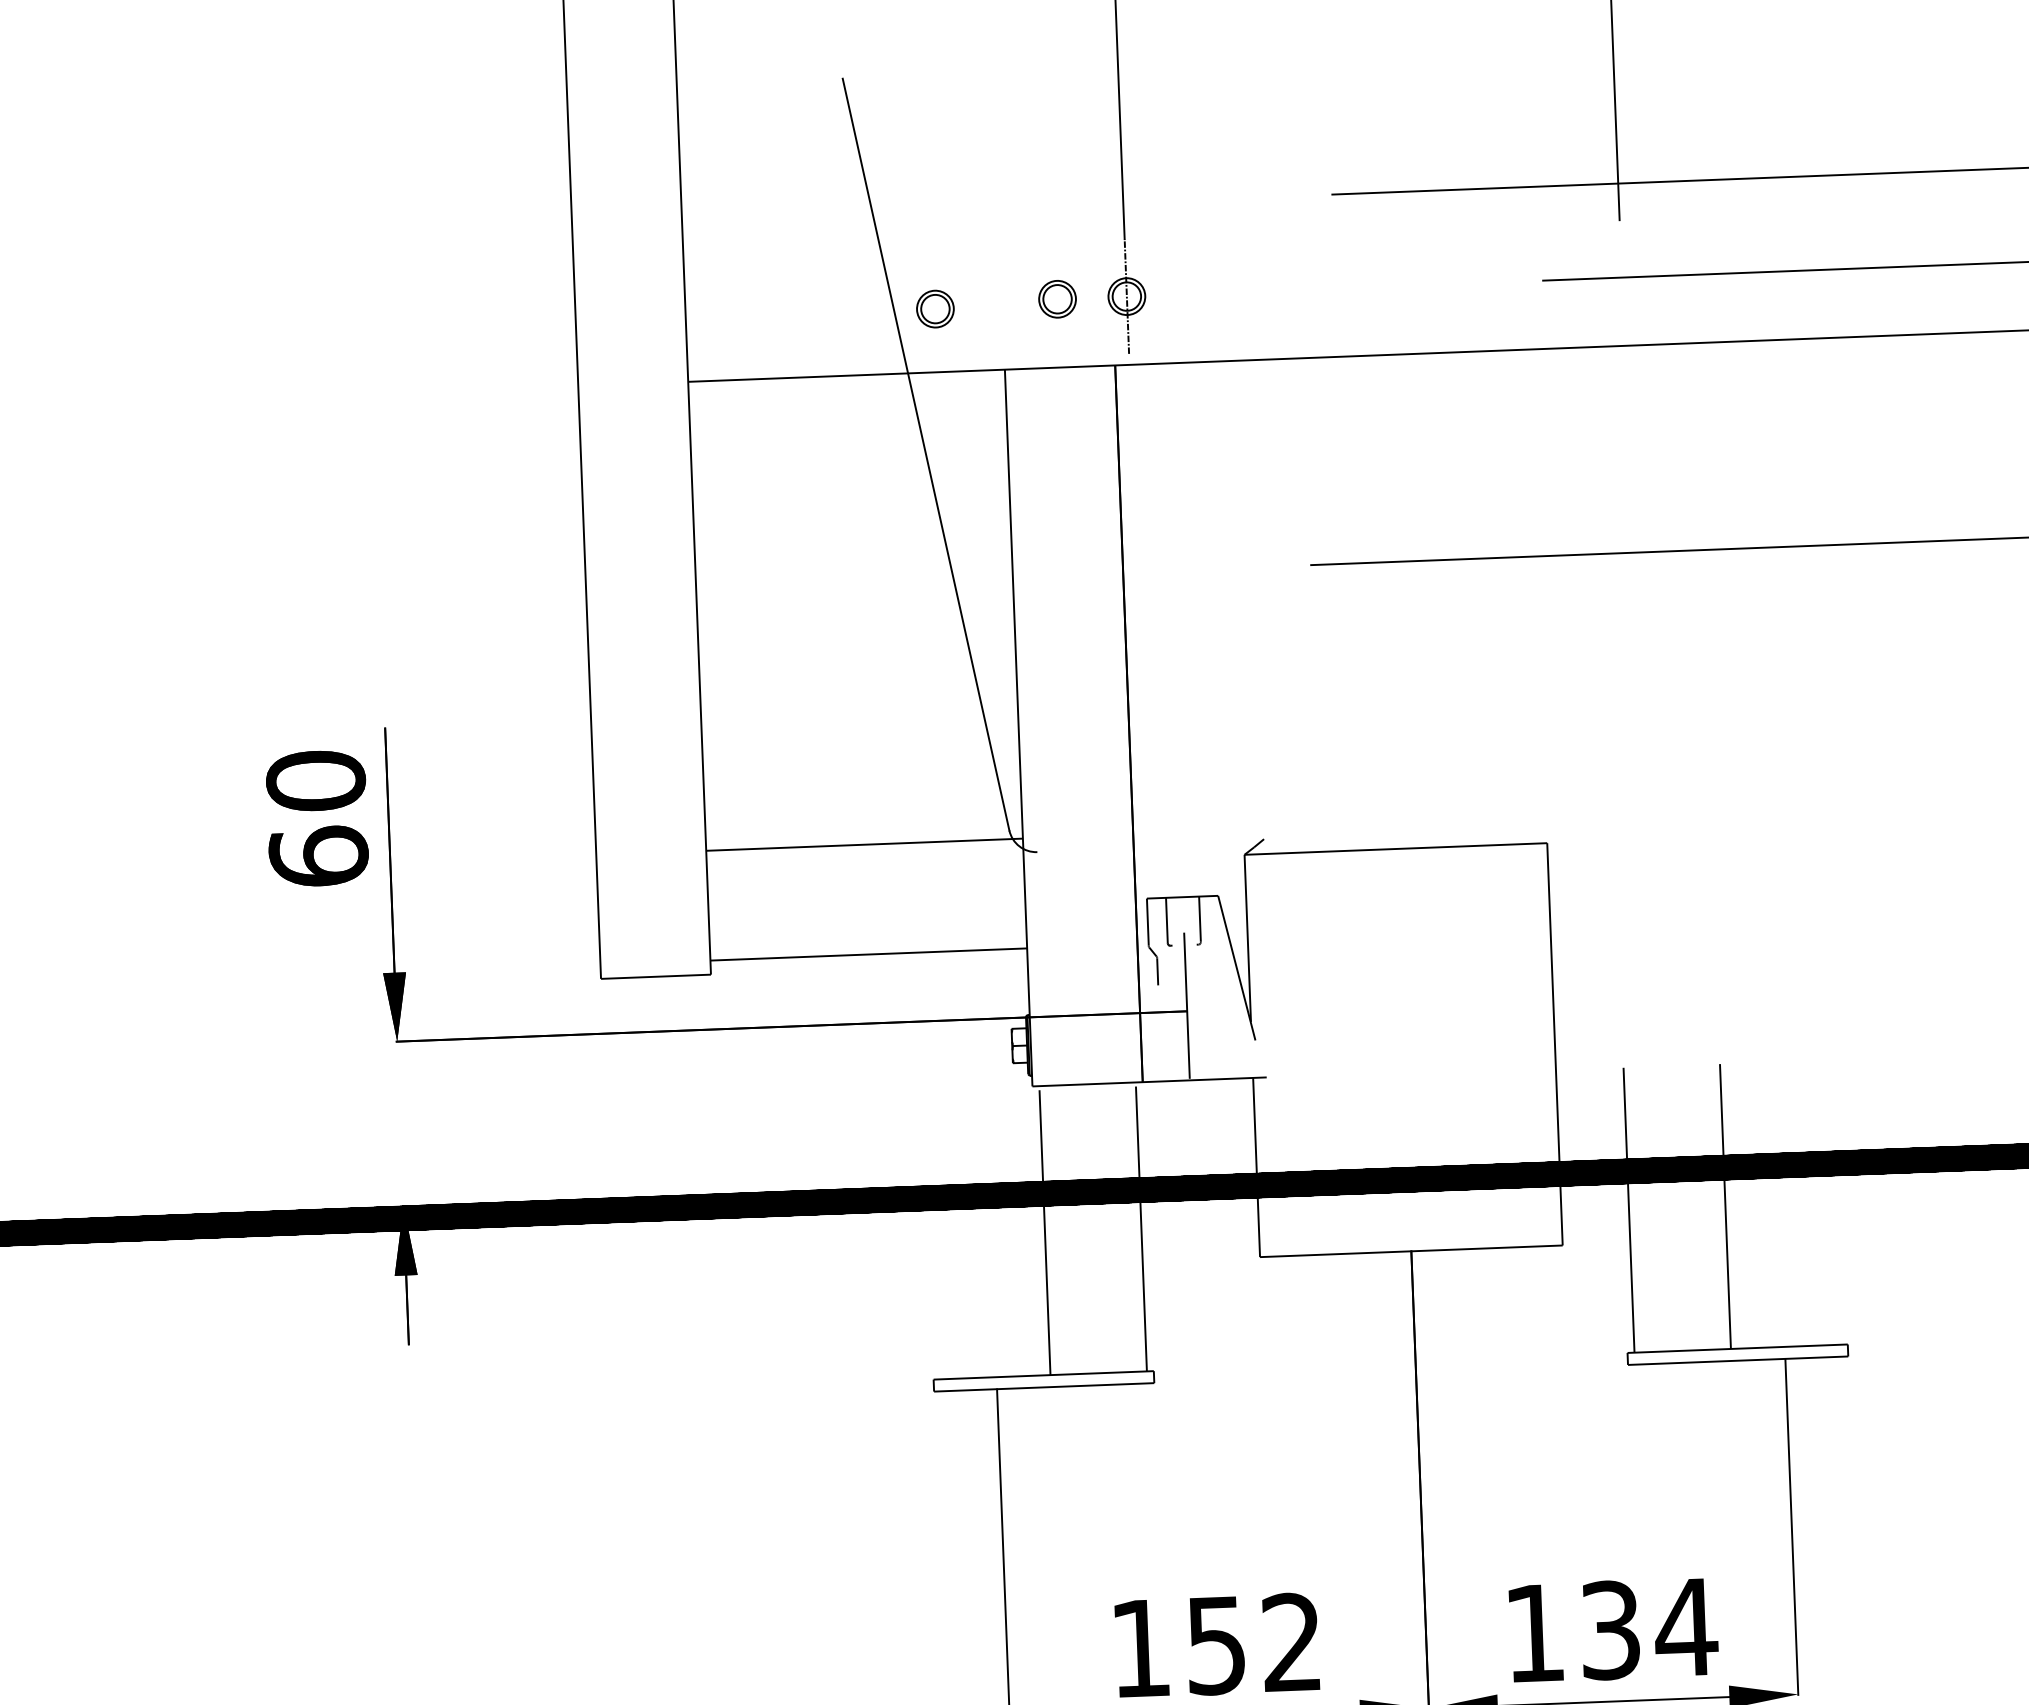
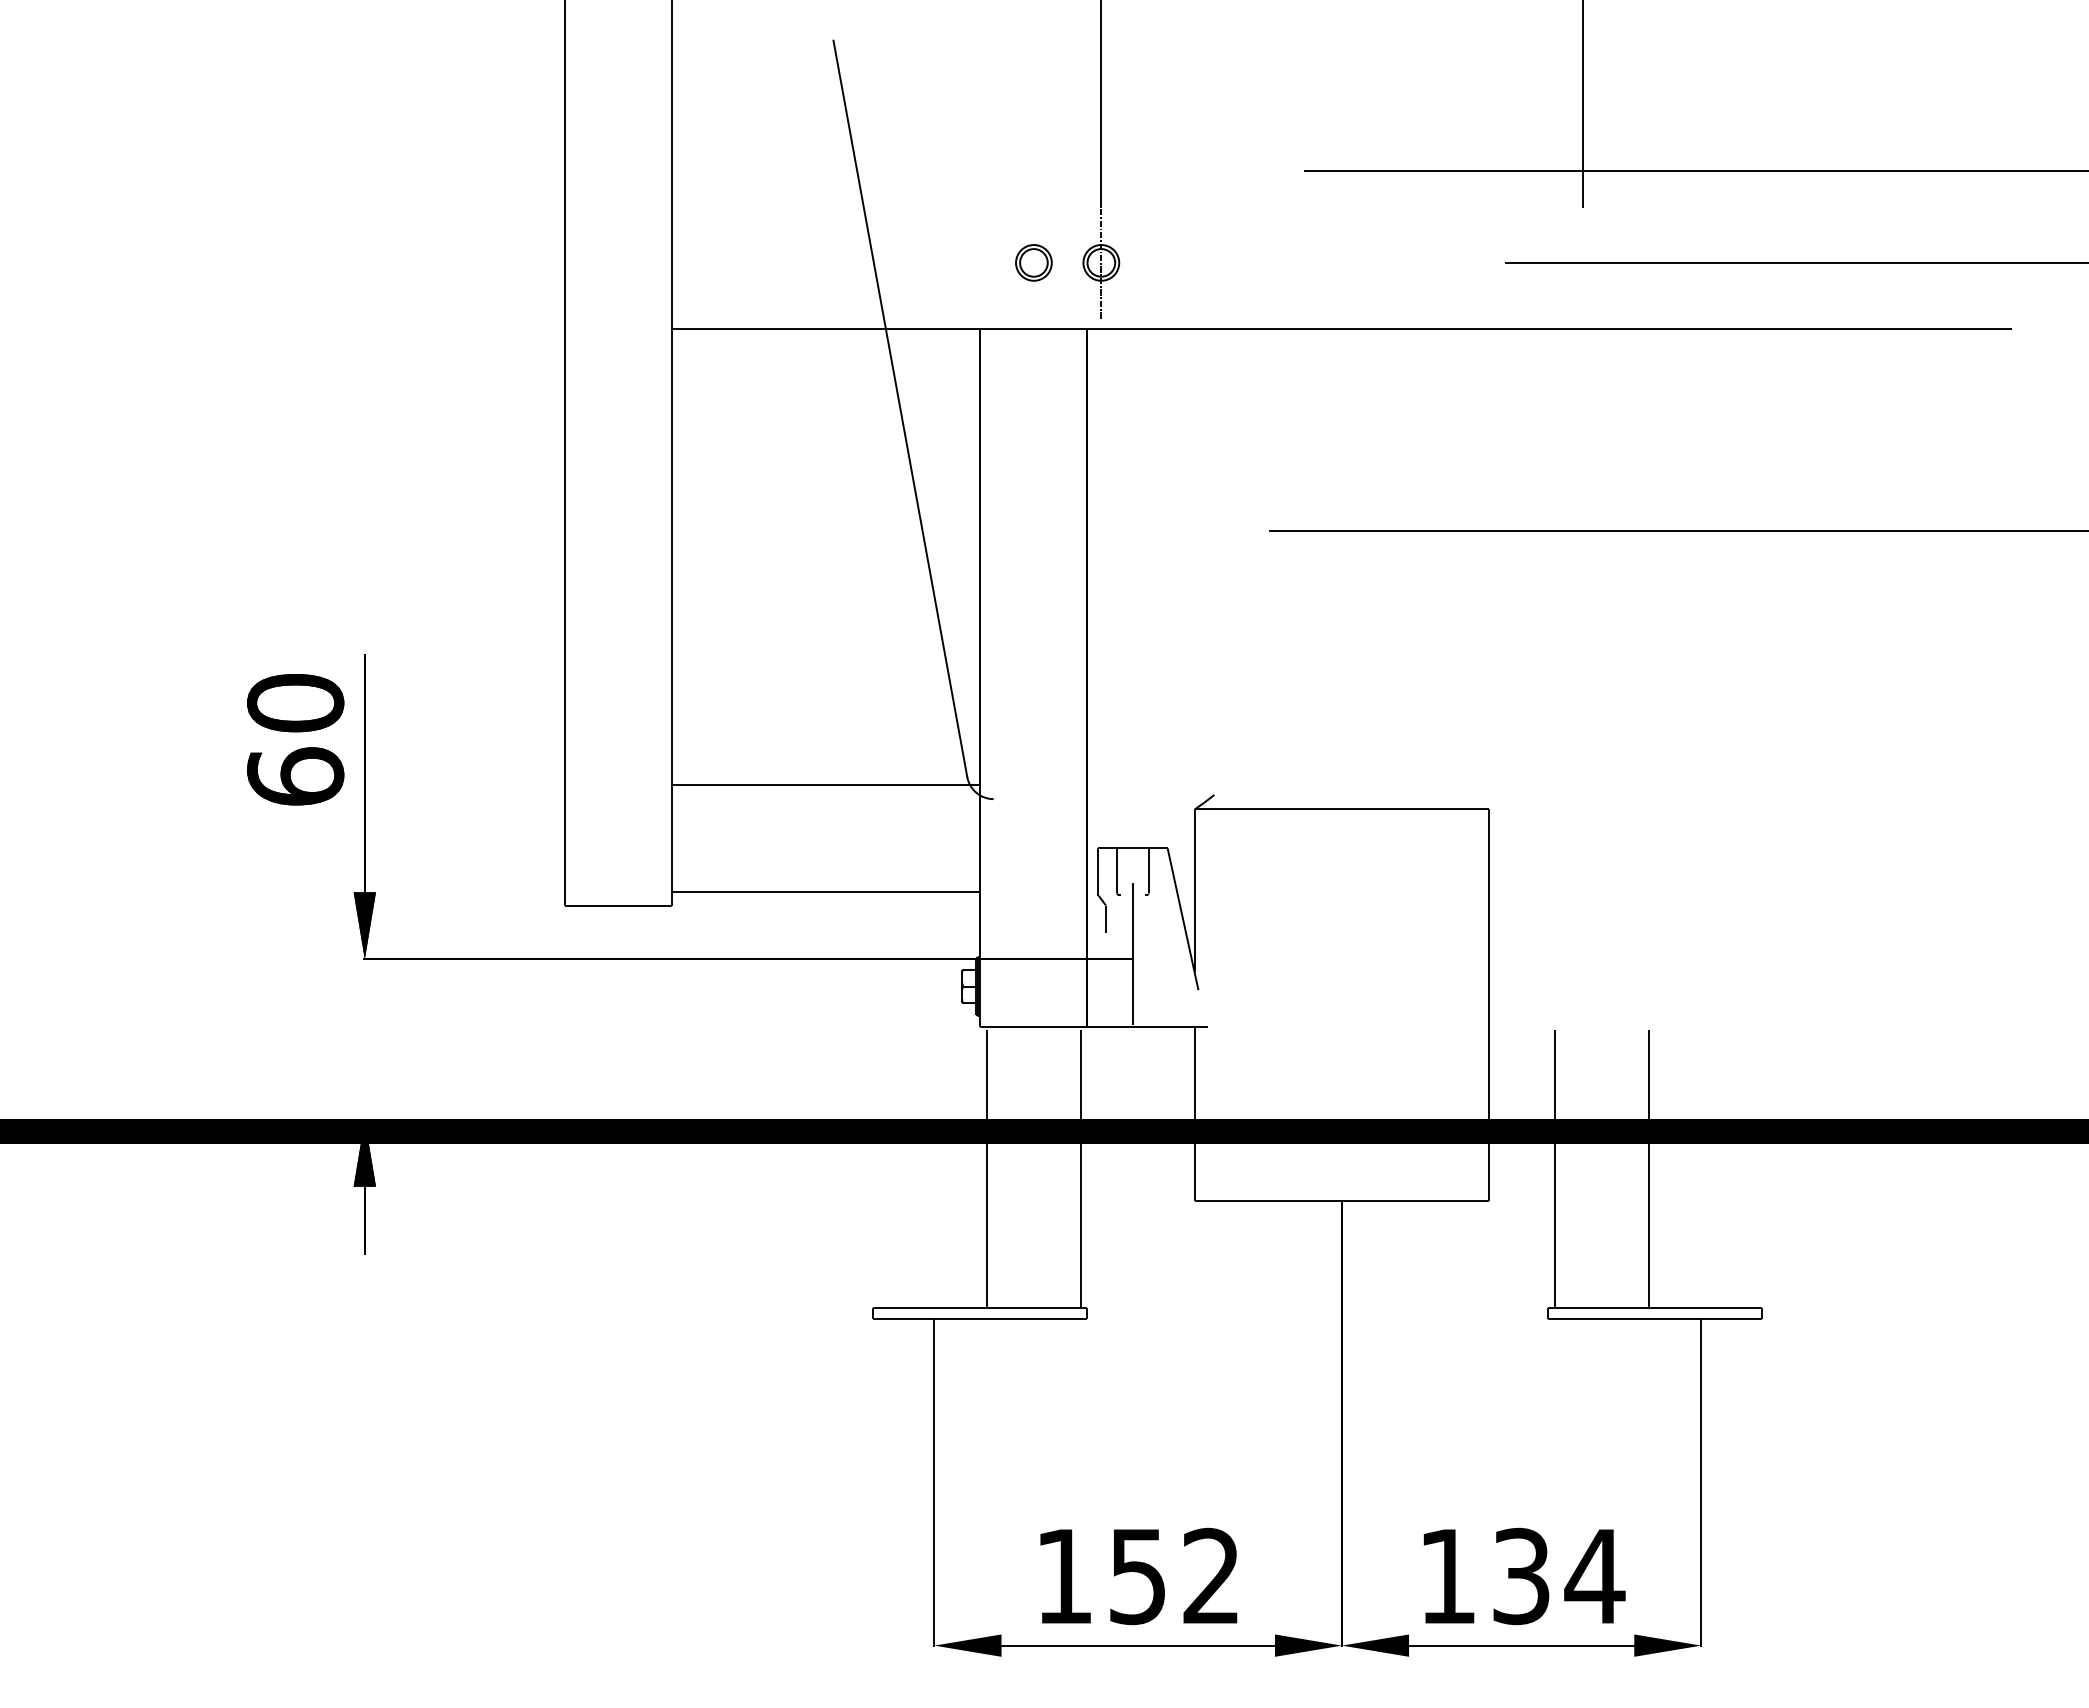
part: (934, 308) -> (914, 267), removed

